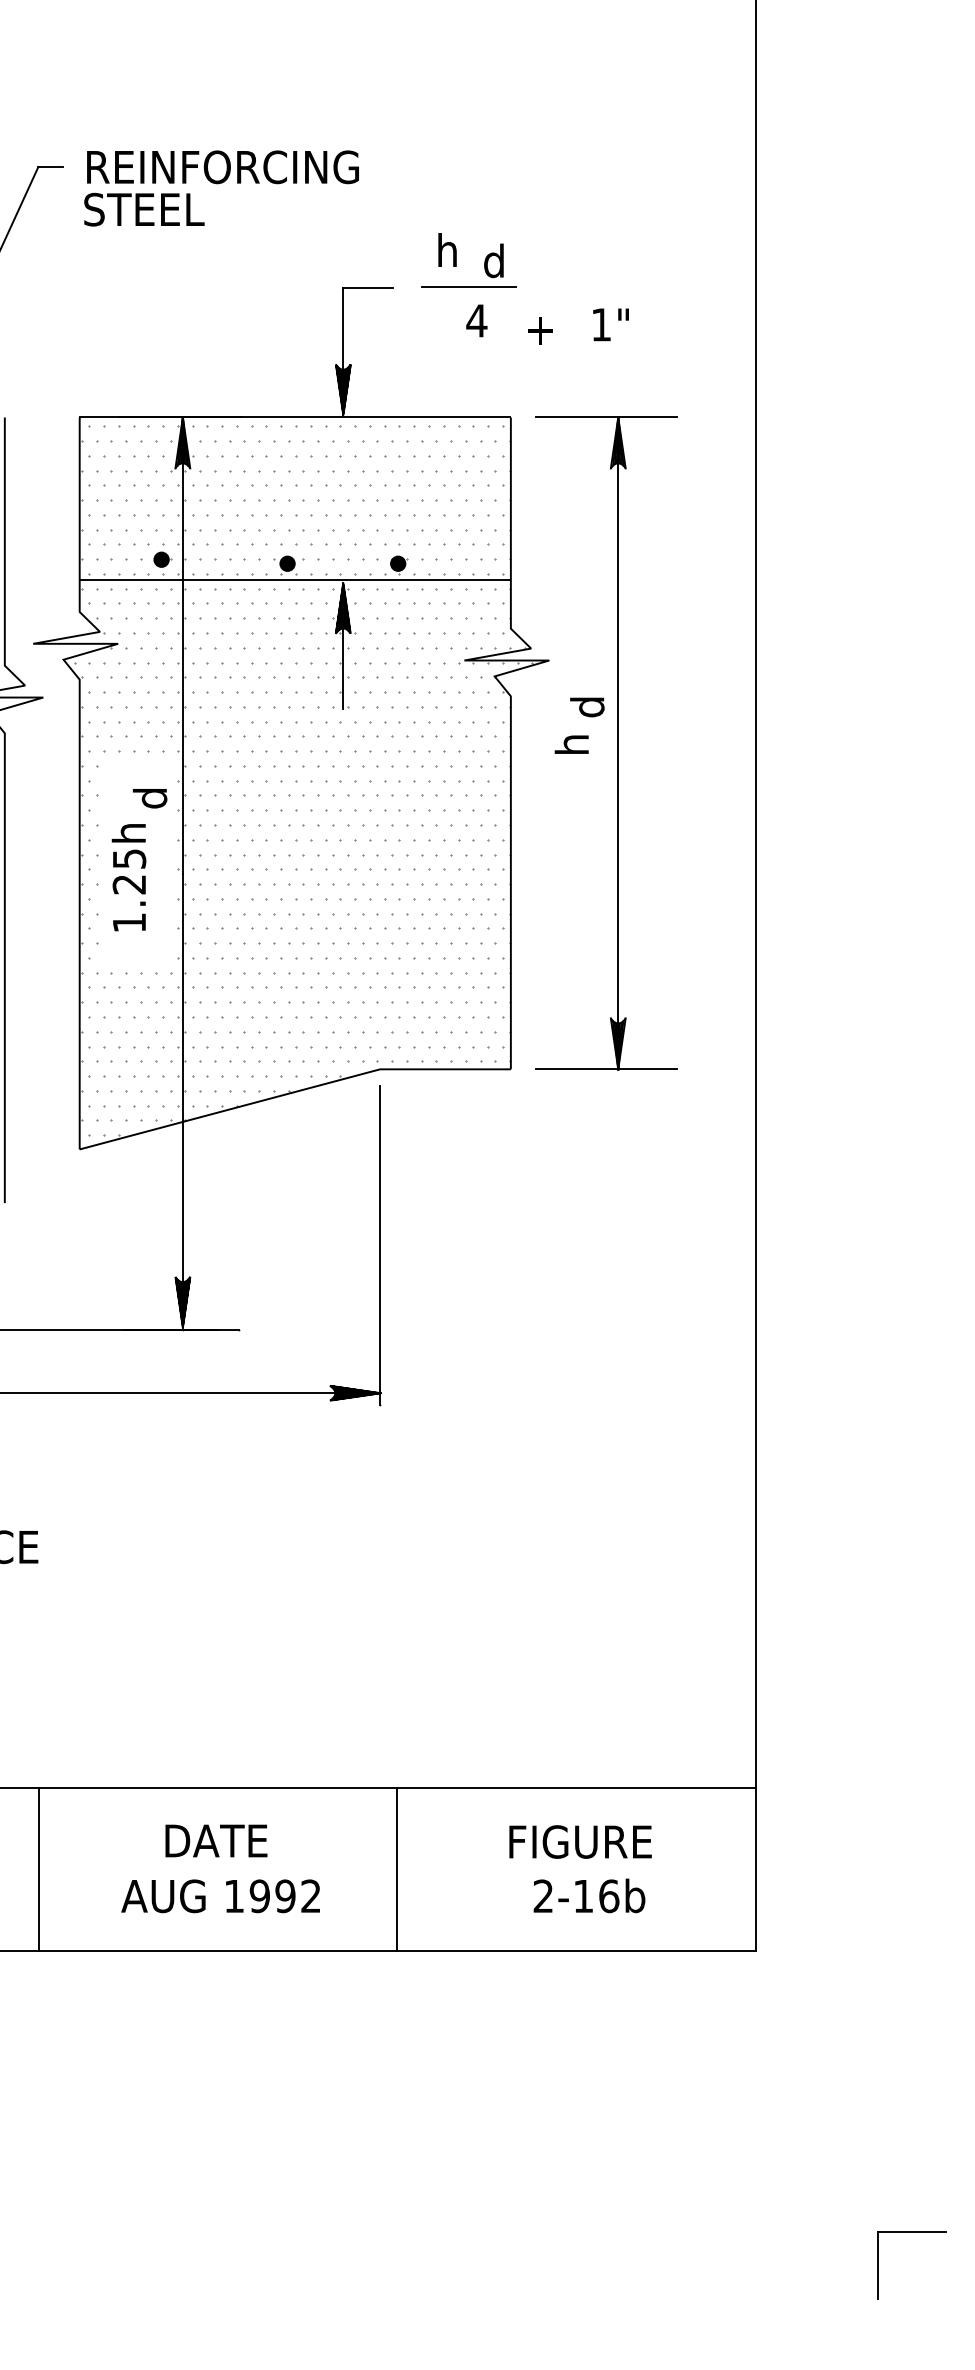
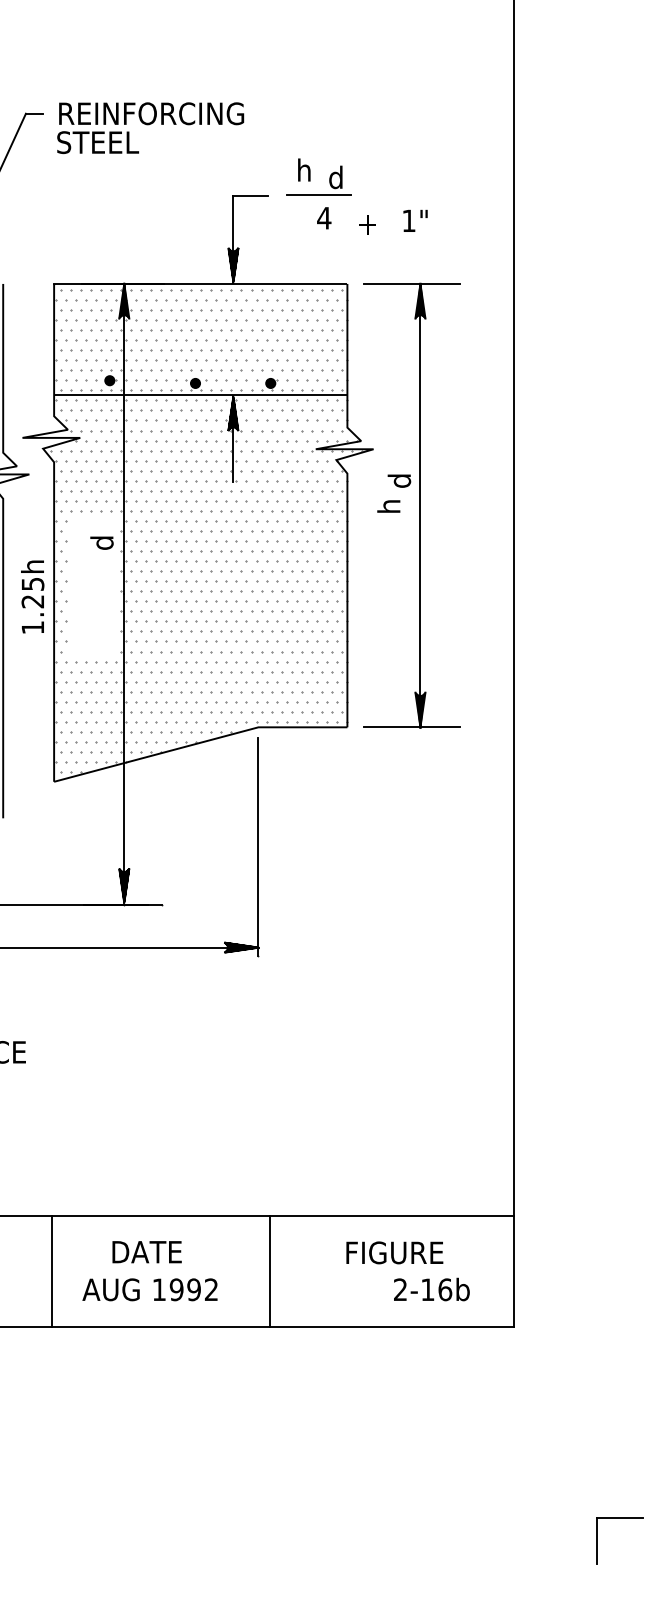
text: (128, 876) -> (32, 596), moved
line: (39, 1867) -> (52, 1270), moved
text: (588, 1895) -> (431, 1289), moved

